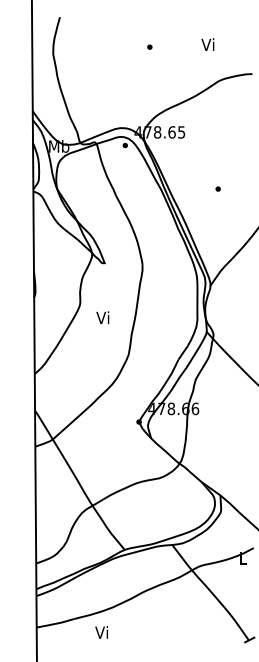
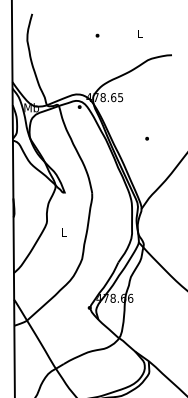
text: (207, 44) -> (139, 33), Vi -> L
text: (102, 317) -> (63, 231), Vi -> L

